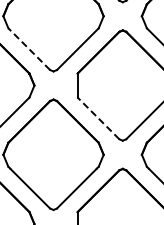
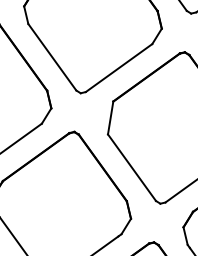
line: (29, 49) -> (52, 57), dashed -> solid
line: (98, 118) -> (131, 167), dashed -> solid

